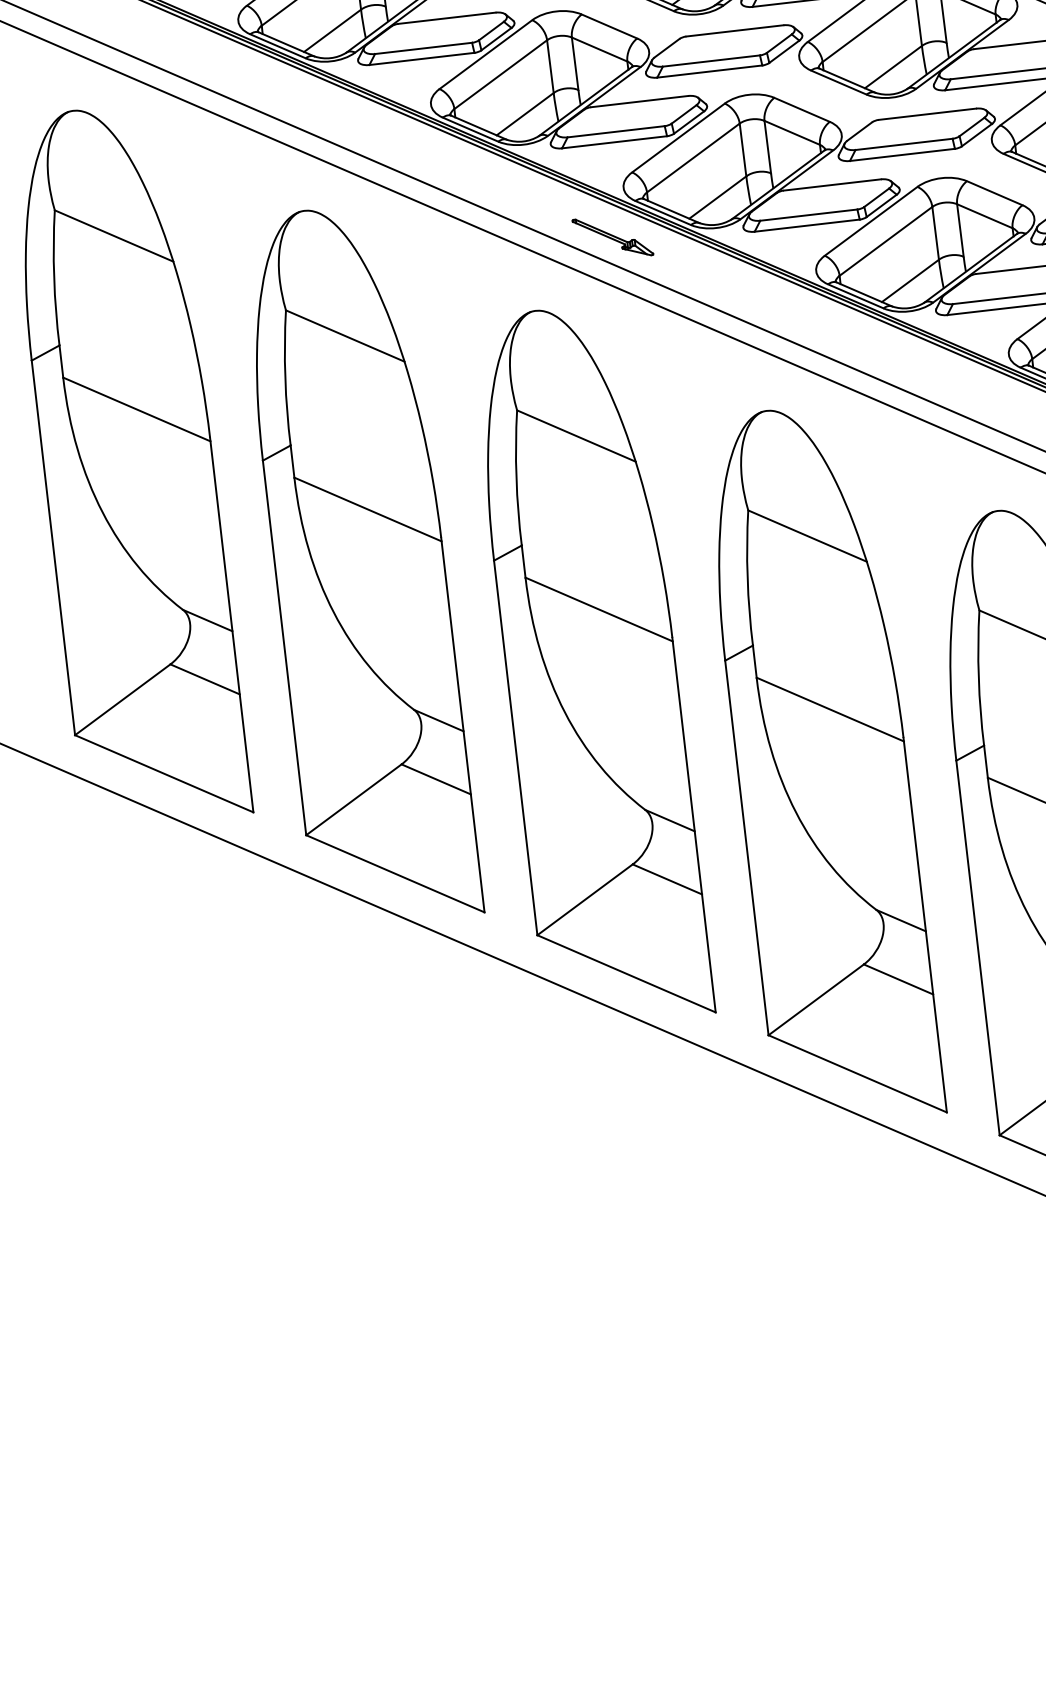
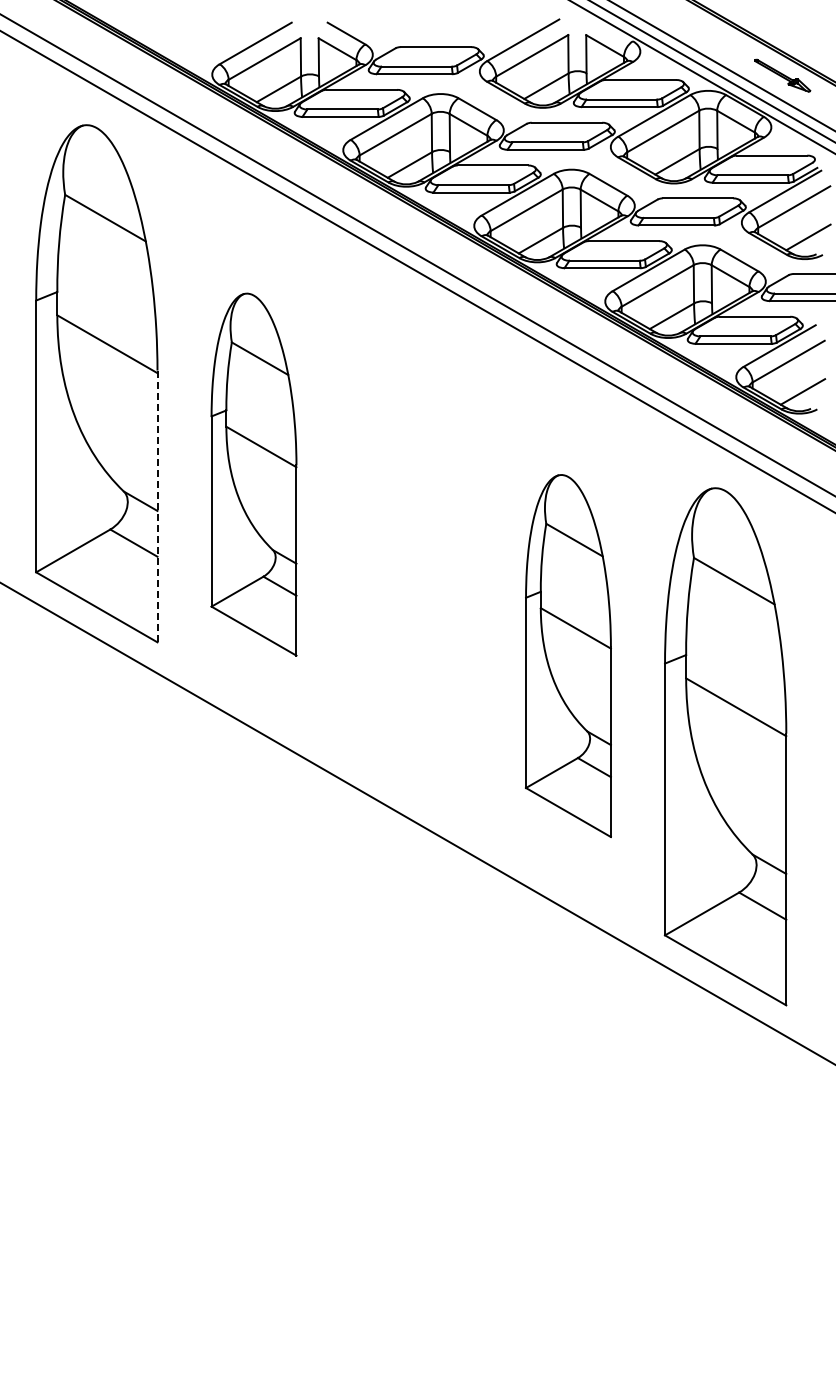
part: (612, 237) -> (462, 260), removed
part: (358, 565) -> (253, 474), size x0.7
line: (231, 625) -> (157, 506), solid -> dashed
part: (589, 664) -> (410, 564), removed
part: (821, 764) -> (568, 655), size x0.7

